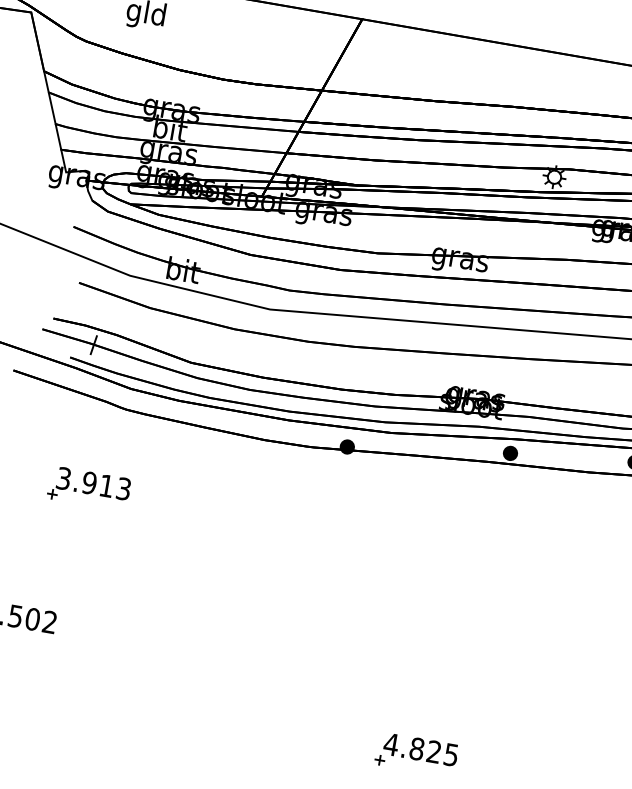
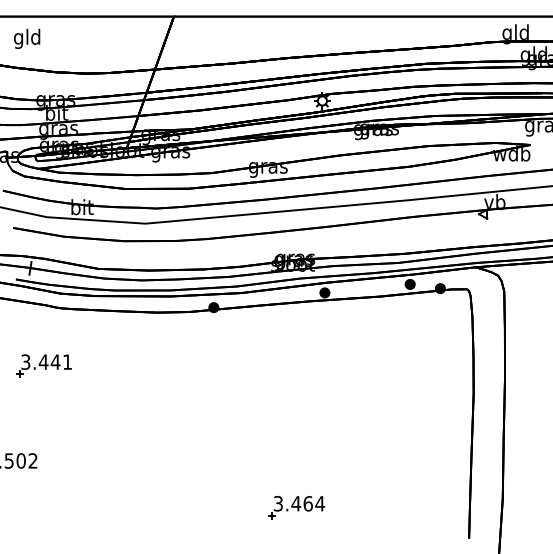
text: (106, 485) -> (55, 361), 3.913 -> 3.441
text: (421, 749) -> (299, 503), 4.825 -> 3.464

